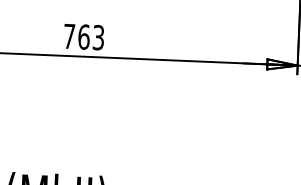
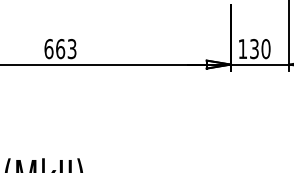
text: (68, 37) -> (48, 49), 763 -> 663

